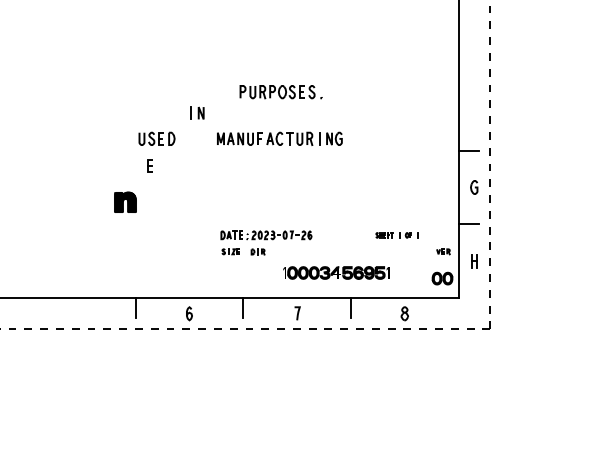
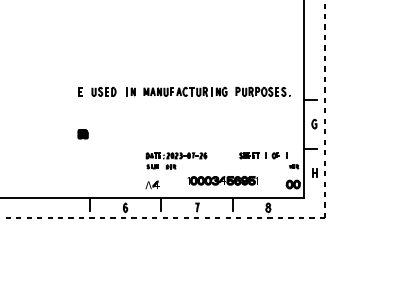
part: (279, 91) -> (262, 91), moved
part: (196, 112) -> (130, 91), moved
part: (150, 165) -> (80, 91), moved
part: (124, 203) -> (82, 134), size x0.62
part: (397, 234) -> (263, 155), size x1.67
part: (230, 278) -> (152, 184), added

